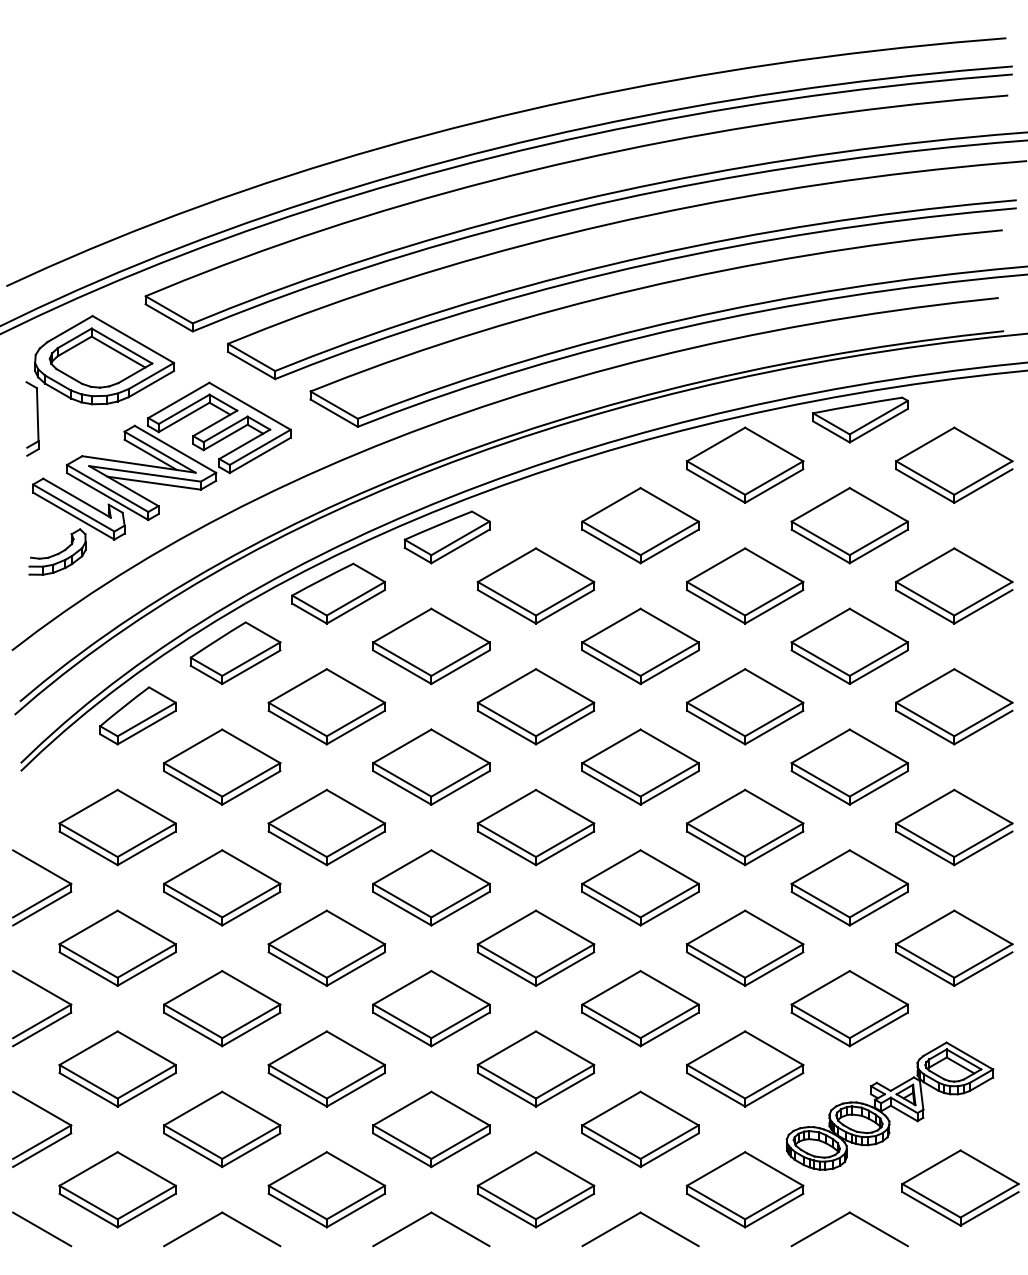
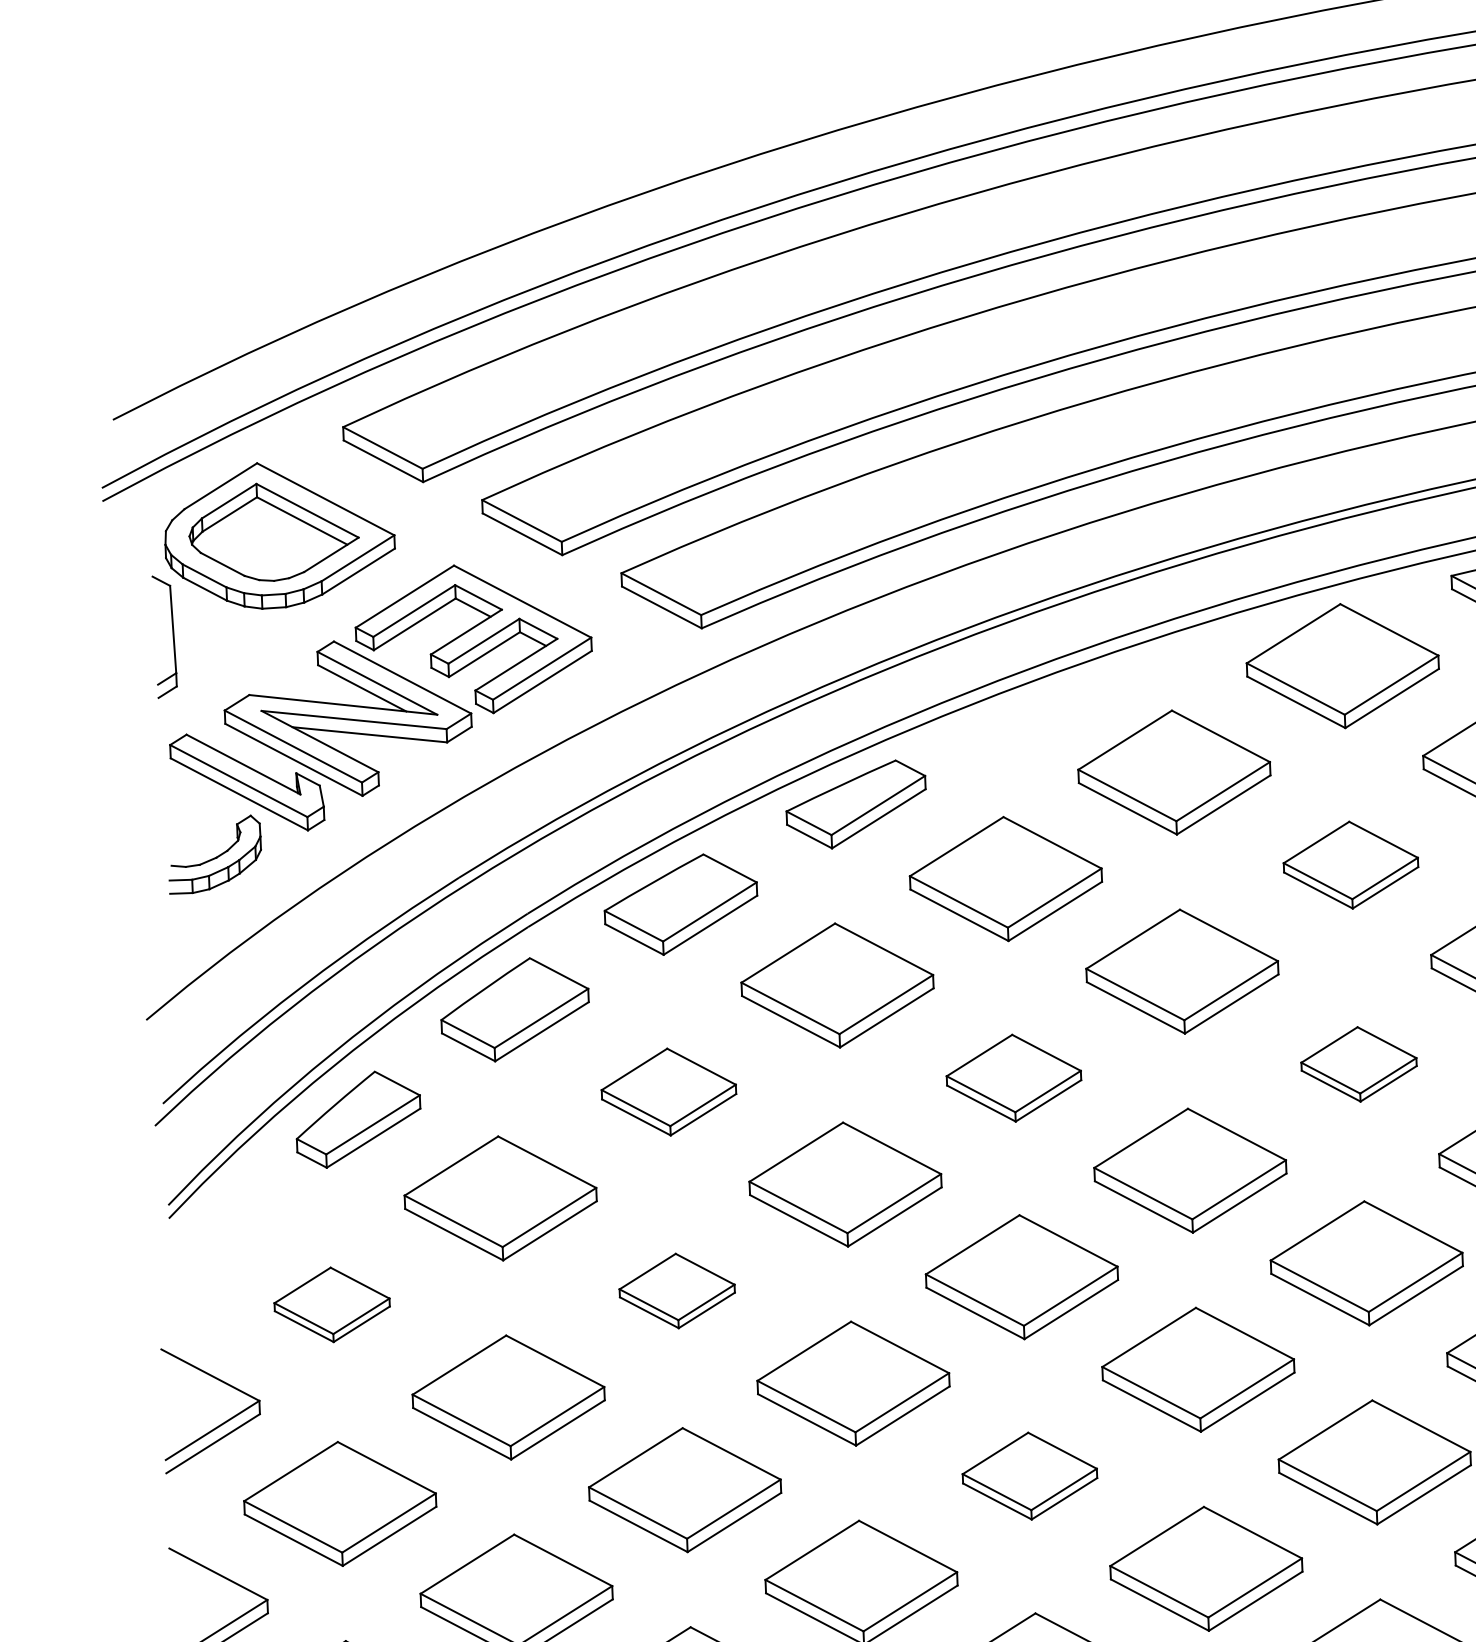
part: (745, 585) -> (1351, 864), size x0.7
part: (326, 706) -> (668, 1091), size x0.7
part: (535, 706) -> (1013, 1077), size x0.7
part: (745, 706) -> (1359, 1063), size x0.6
part: (117, 827) -> (332, 1304), size x0.6
part: (326, 827) -> (676, 1291), size x0.6
part: (535, 947) -> (1029, 1475), size x0.7

